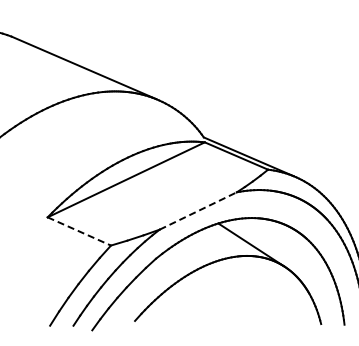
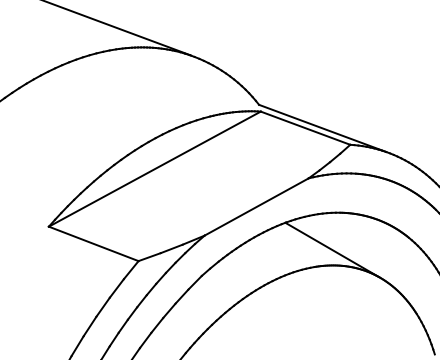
line: (198, 211) -> (257, 207), dashed -> solid
line: (79, 231) -> (93, 243), dashed -> solid

